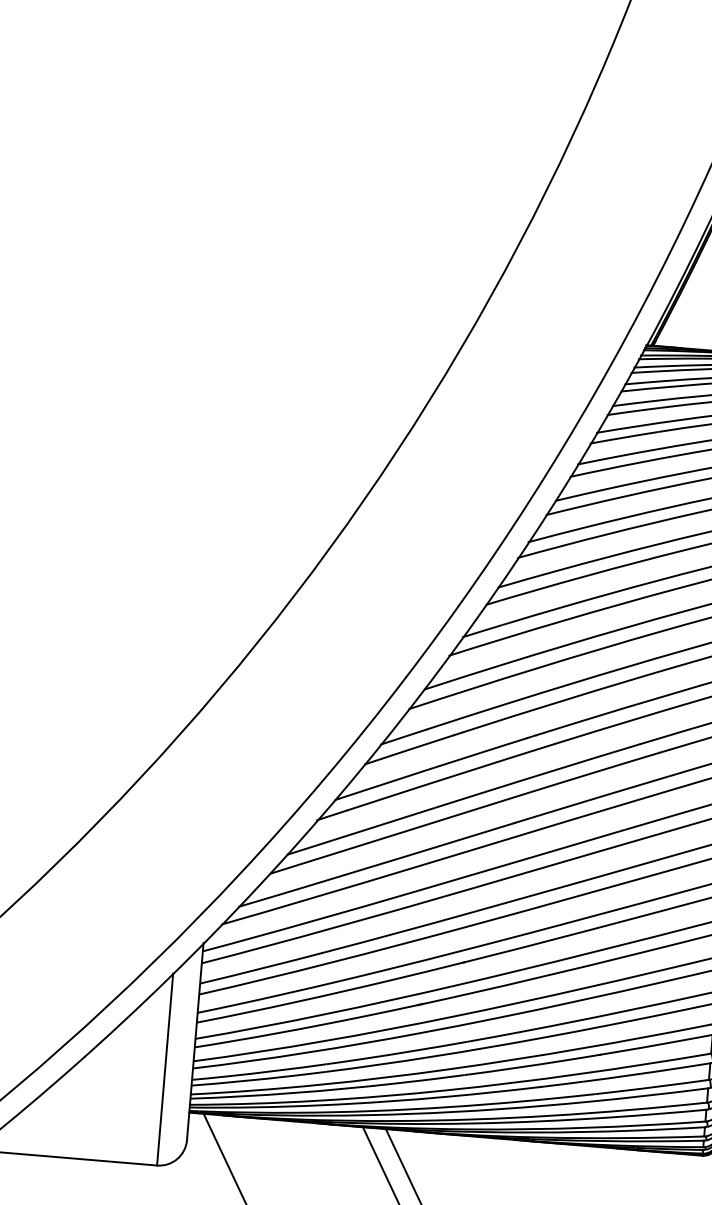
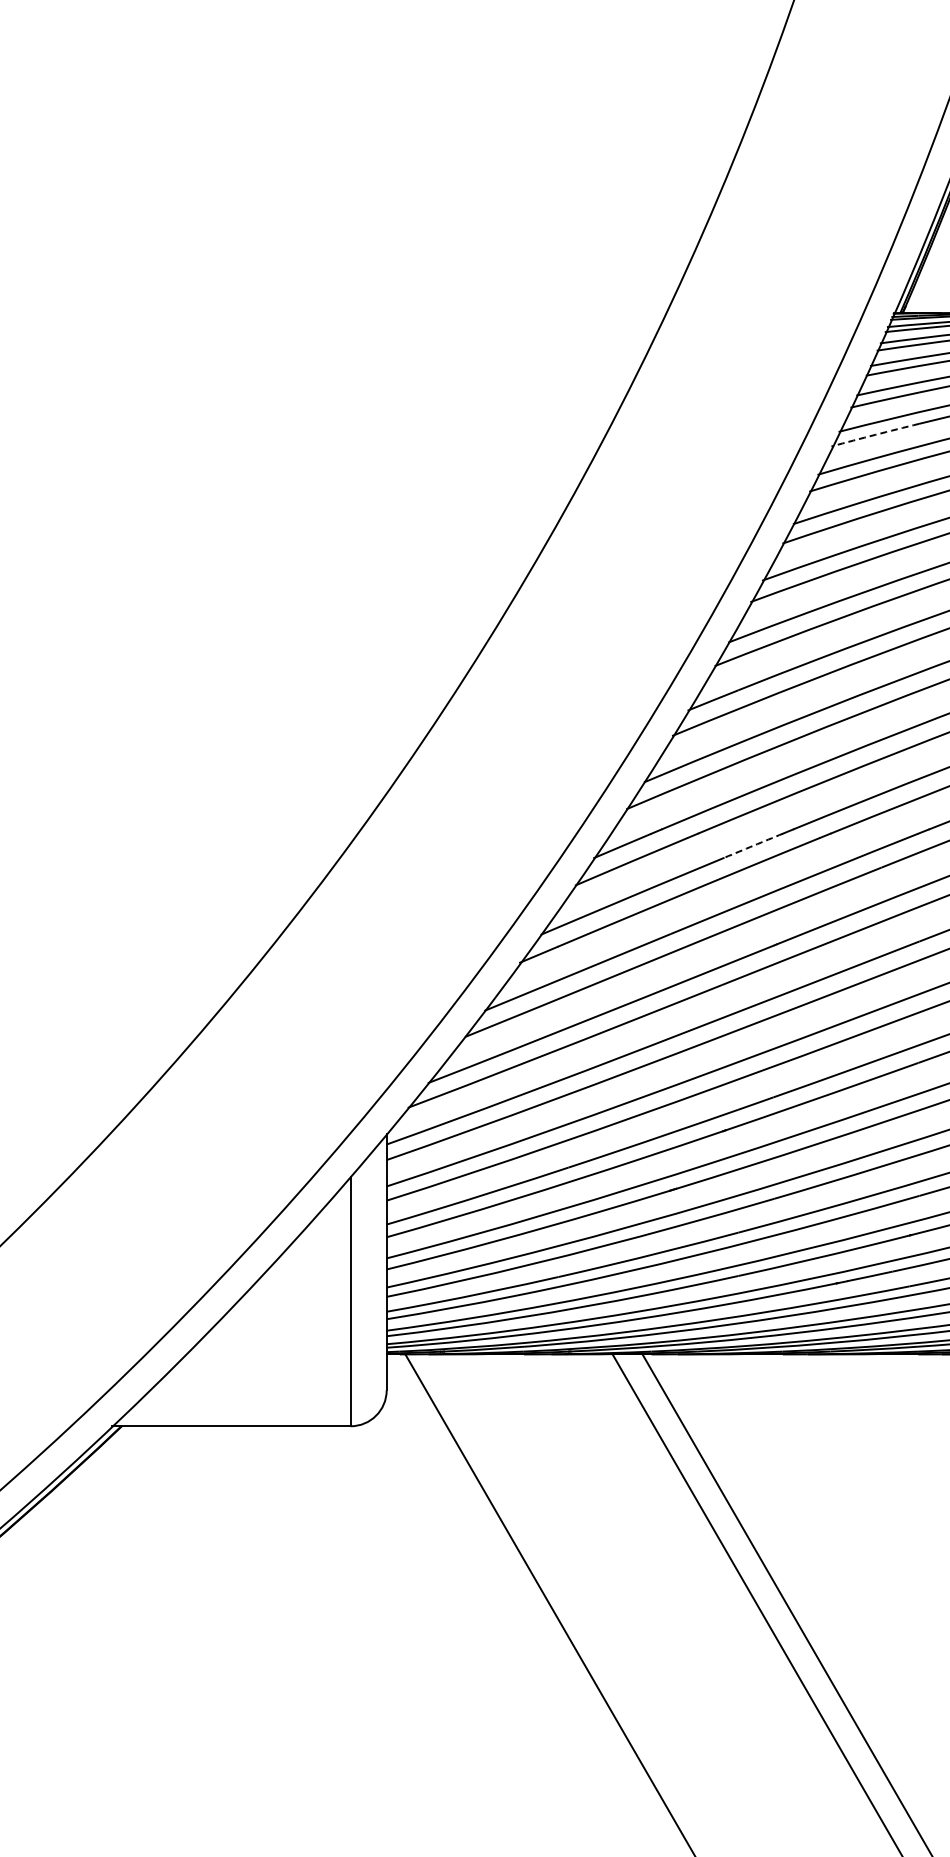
arc: (624, 437) -> (875, 434), solid -> dashed
arc: (504, 745) -> (753, 845), solid -> dashed

